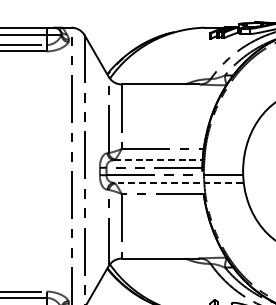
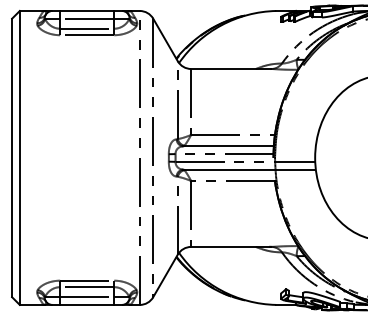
line: (159, 160) -> (229, 146), dashed -> solid
line: (178, 182) -> (249, 169), dashed -> solid

